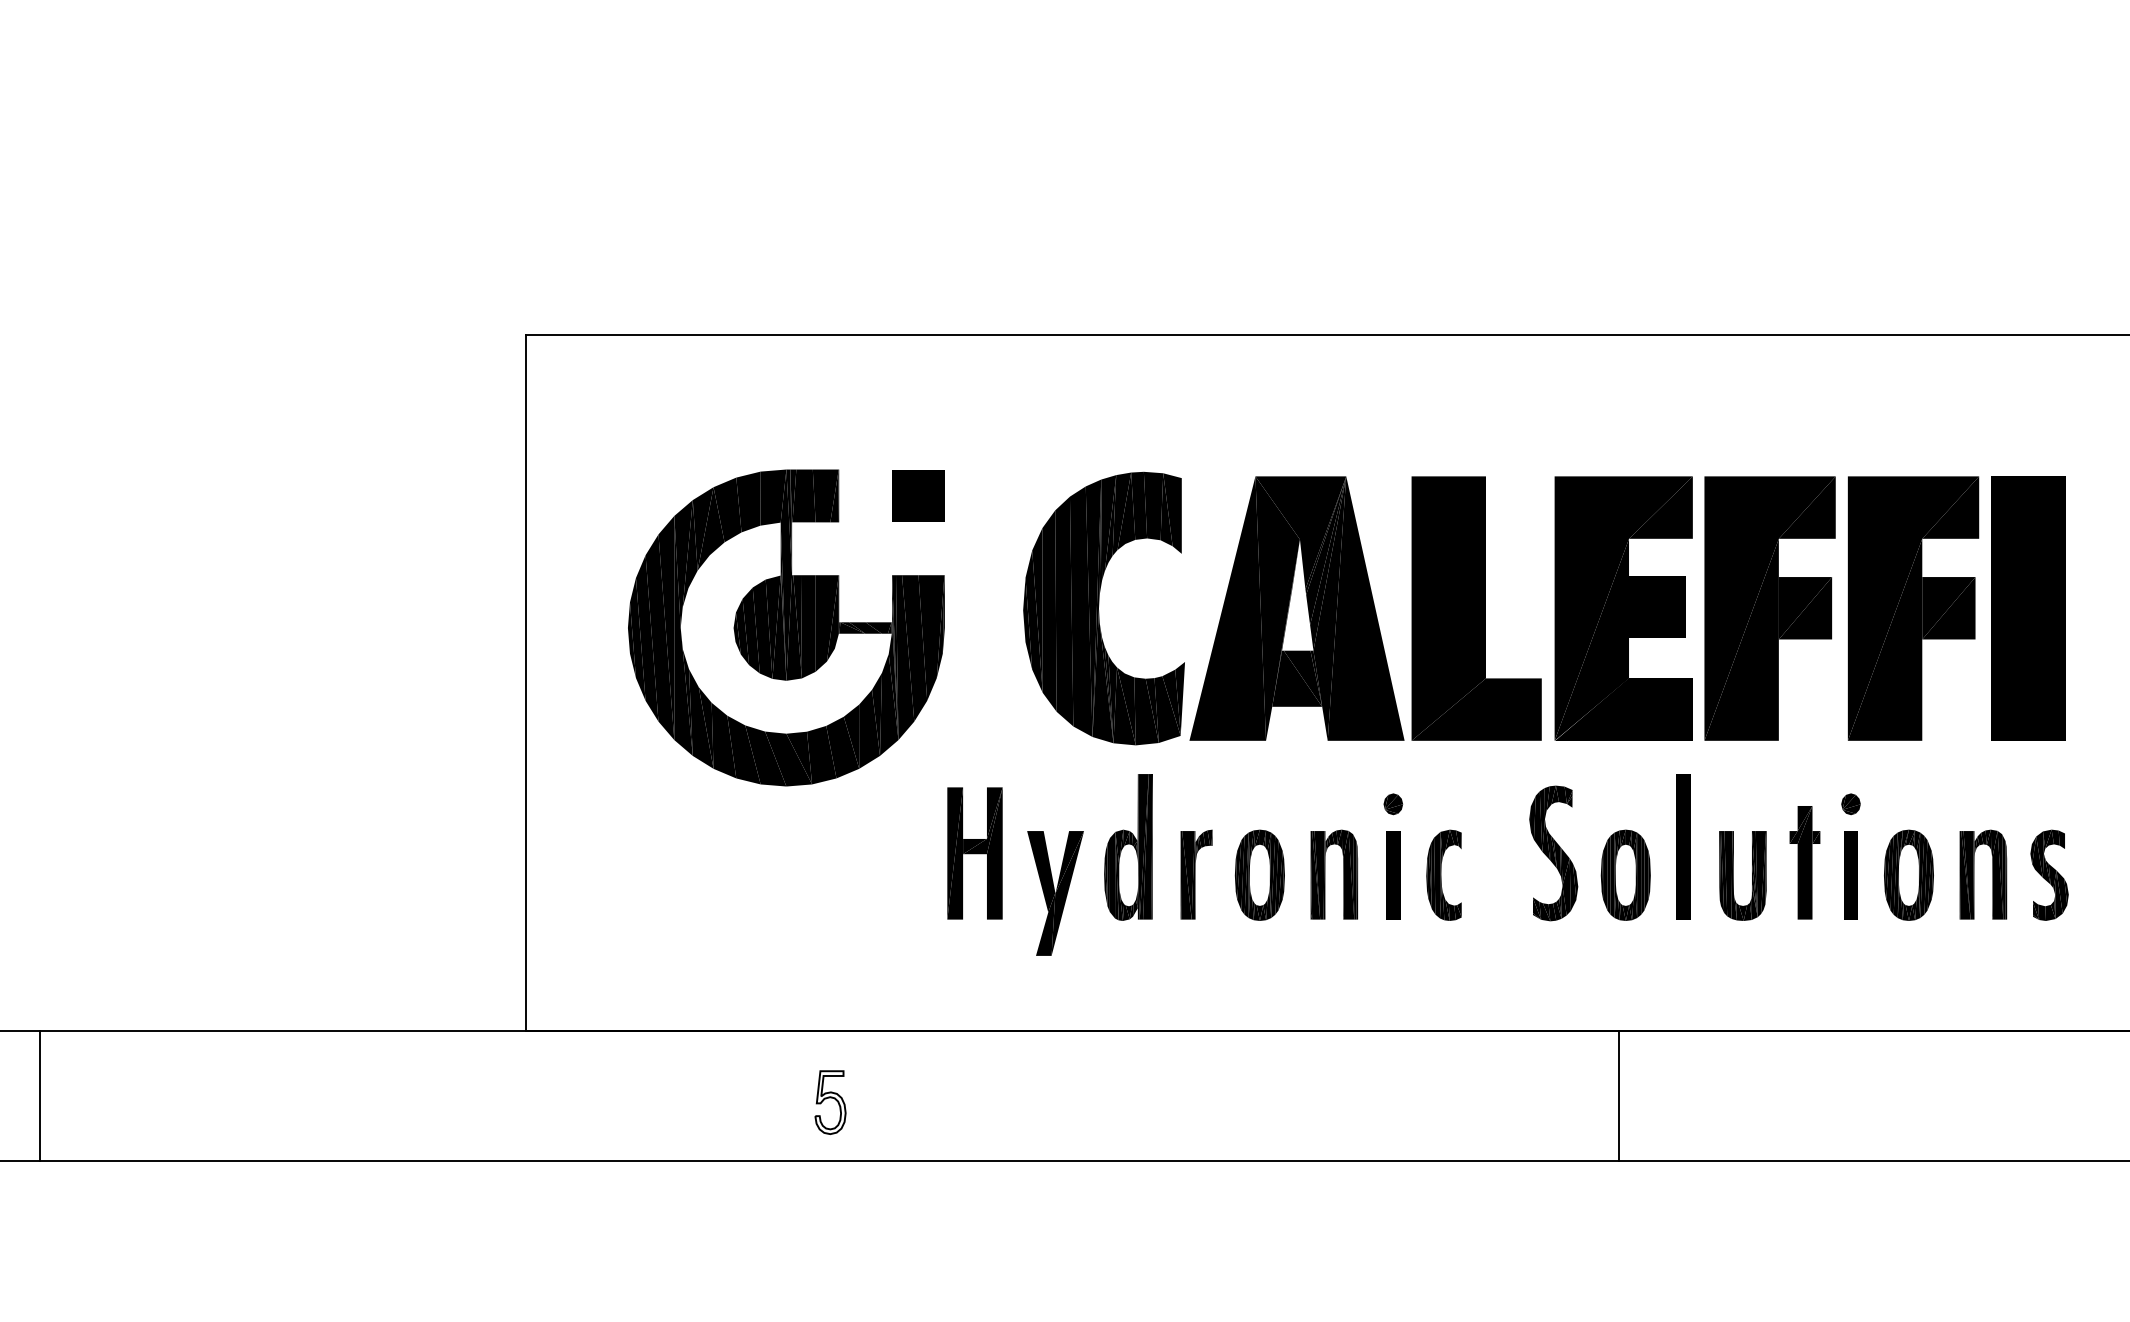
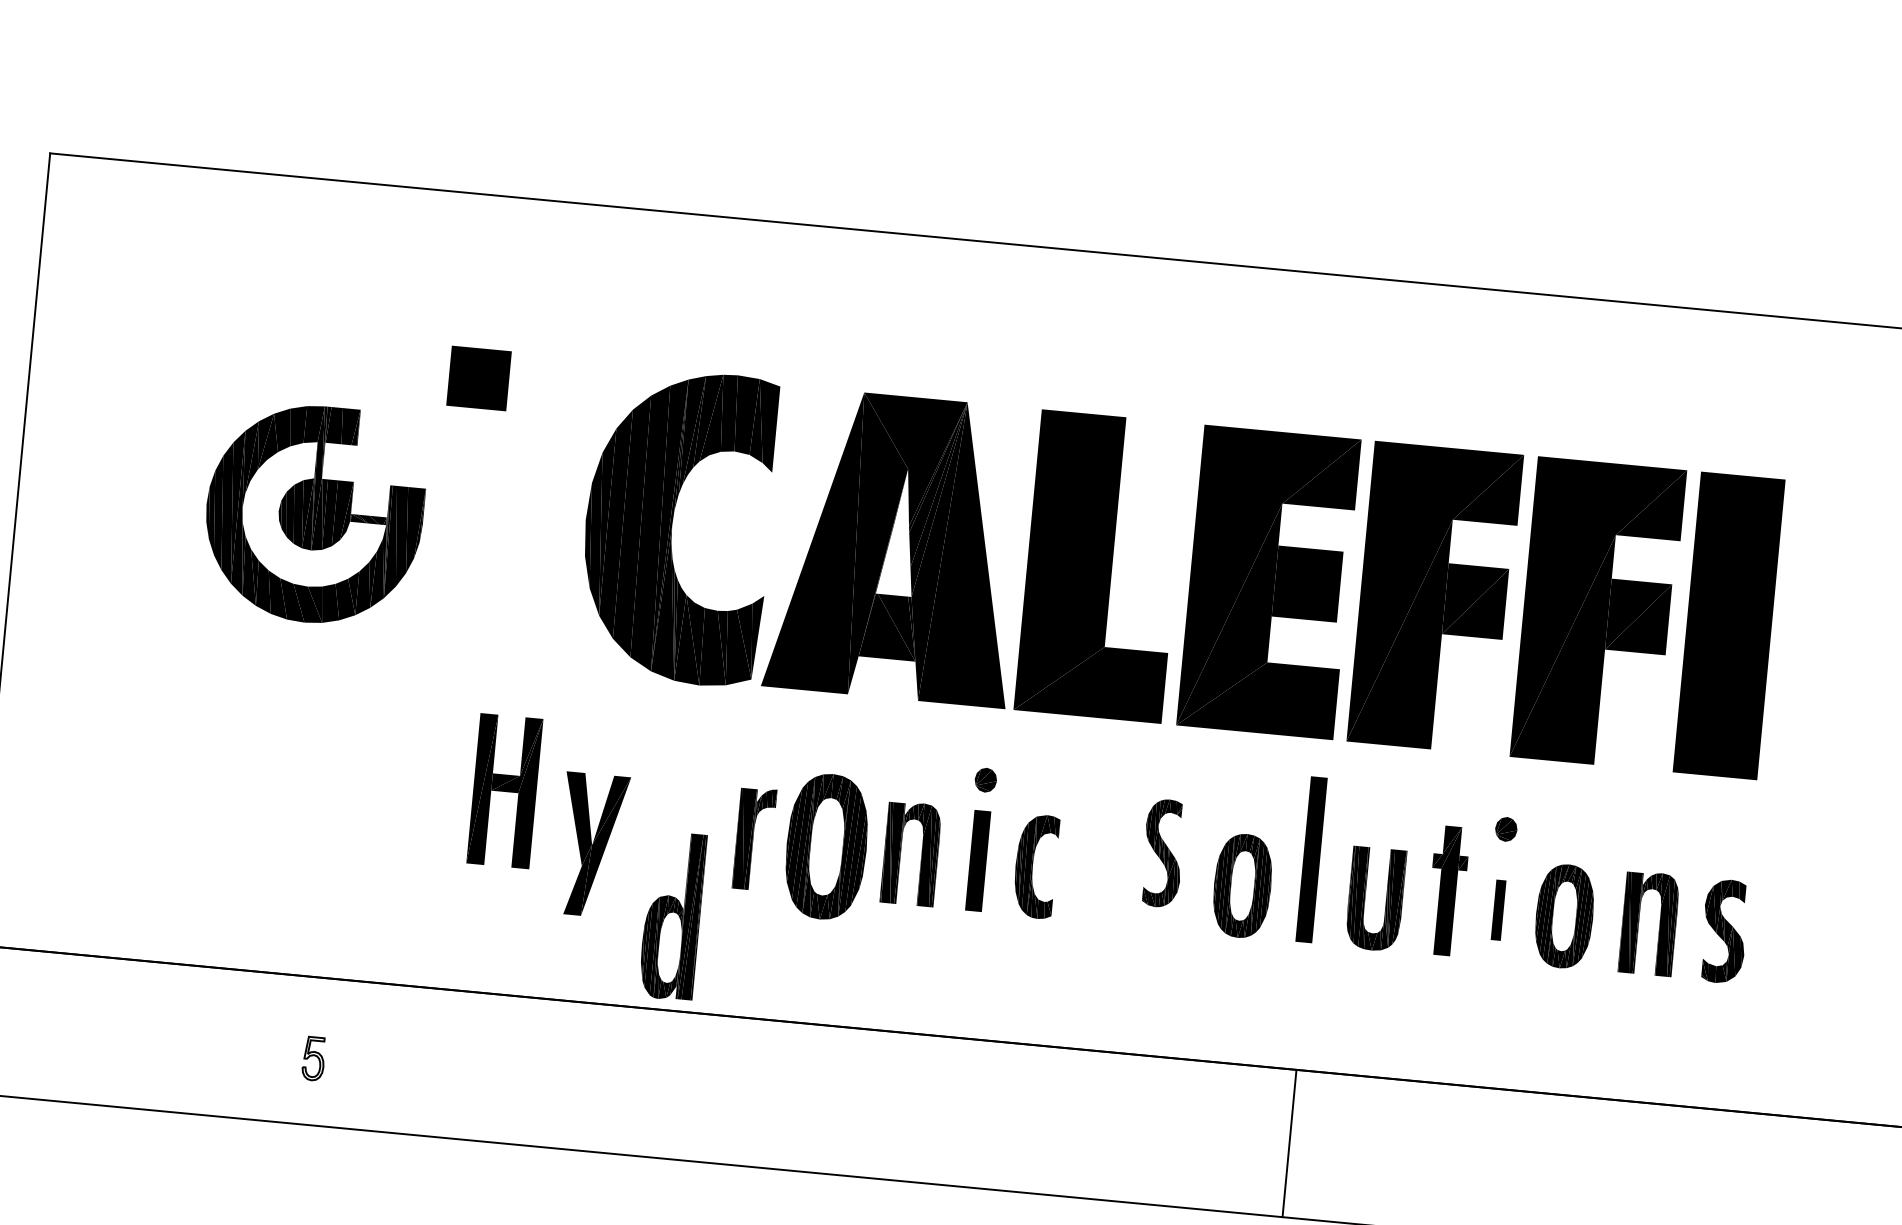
part: (786, 627) -> (314, 513), size x0.6
part: (1128, 847) -> (672, 916), moved
part: (1553, 853) -> (1162, 853), size x0.7
part: (1259, 874) -> (826, 845), size x1.4
part: (1850, 875) -> (1498, 910), size x0.6
line: (1618, 1095) -> (1289, 1142), moved
part: (830, 1102) -> (313, 1058), size x0.6

